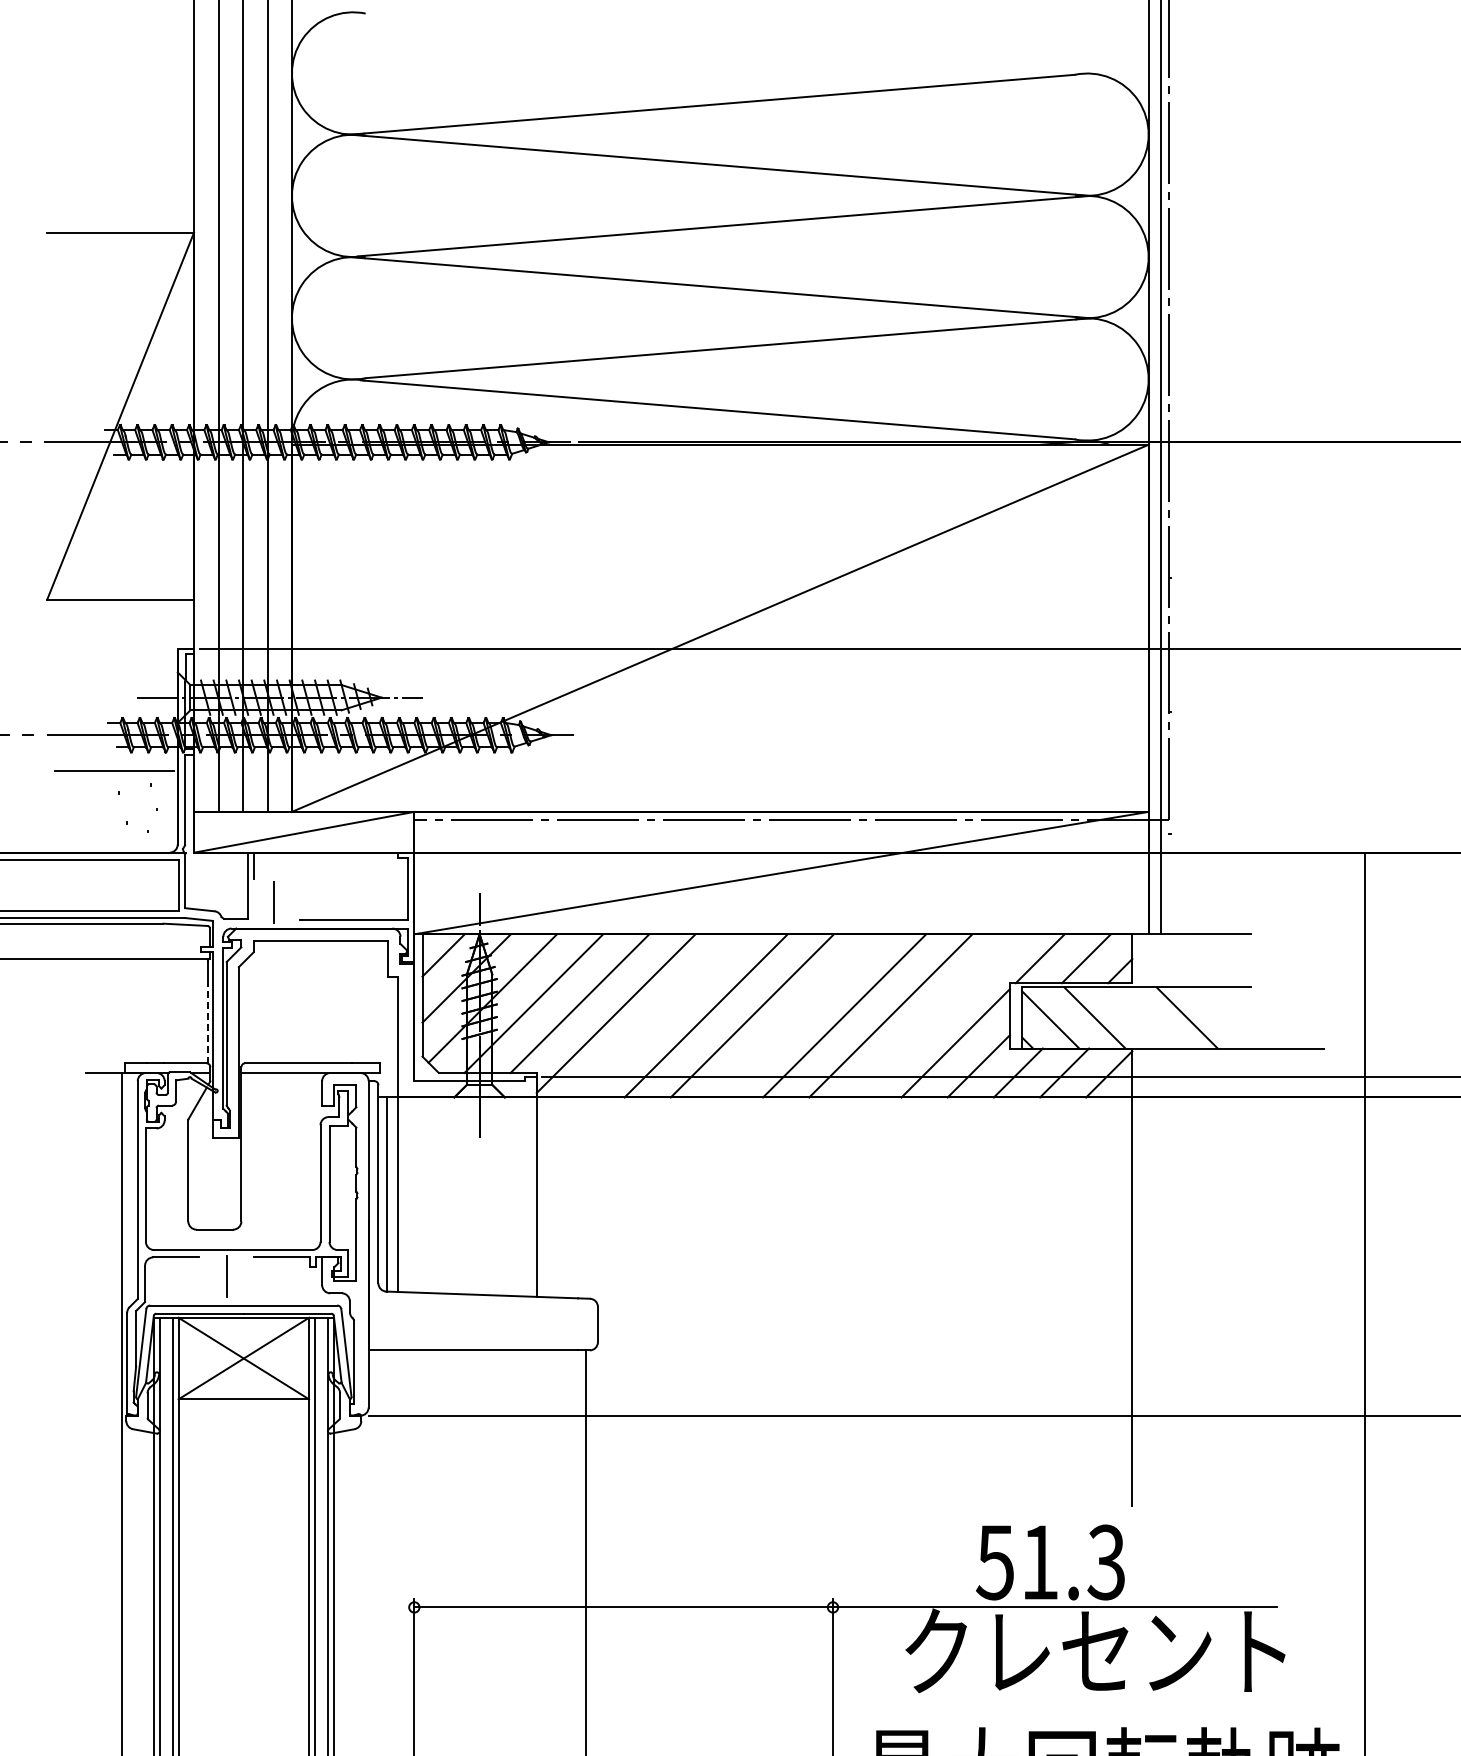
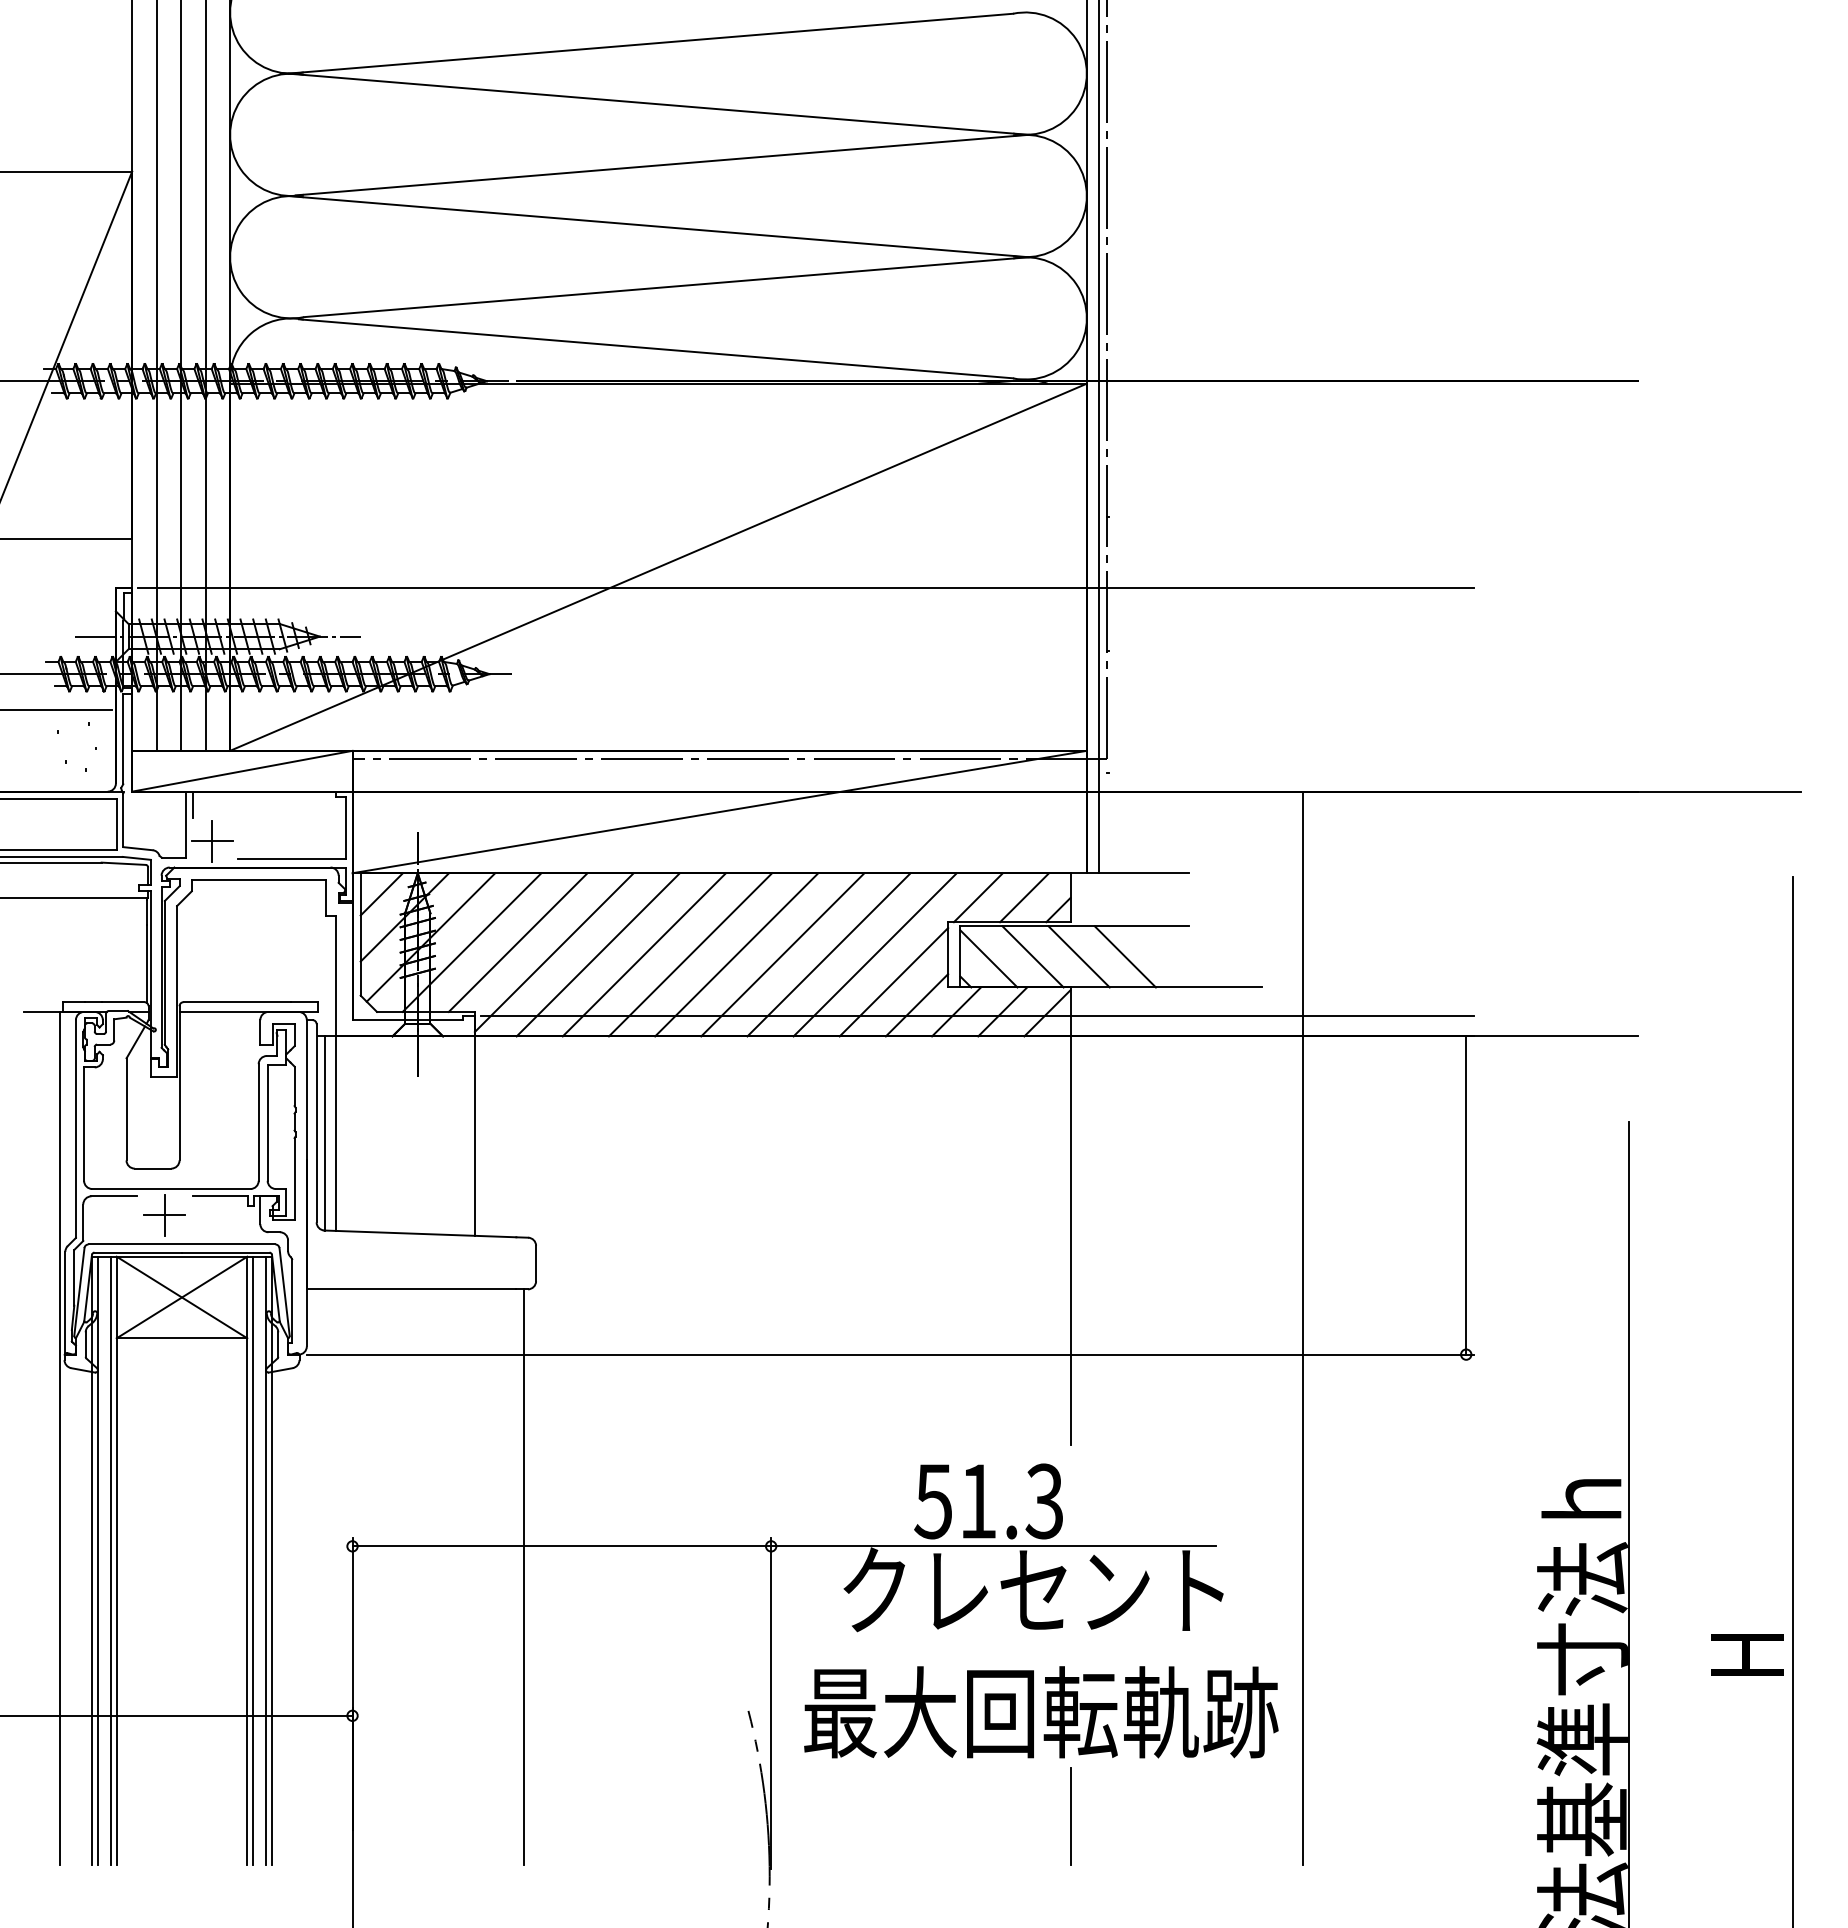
line: (273, 902) -> (211, 841), added
line: (659, 1015) -> (597, 954), added
line: (798, 1015) -> (736, 954), added
line: (936, 1015) -> (874, 954), added
line: (1140, 1017) -> (1078, 956), added
line: (208, 1024) -> (146, 963), dashed -> solid
line: (226, 1276) -> (164, 1215), added

